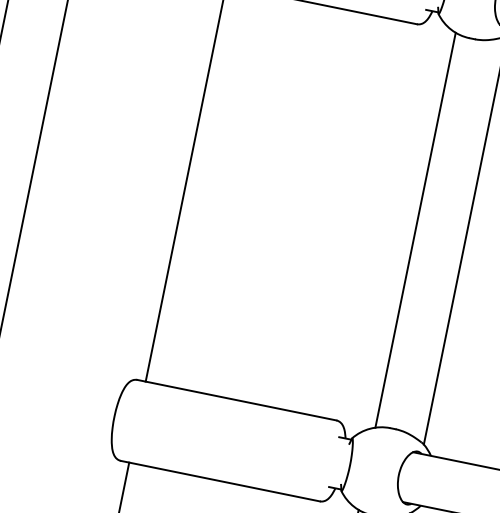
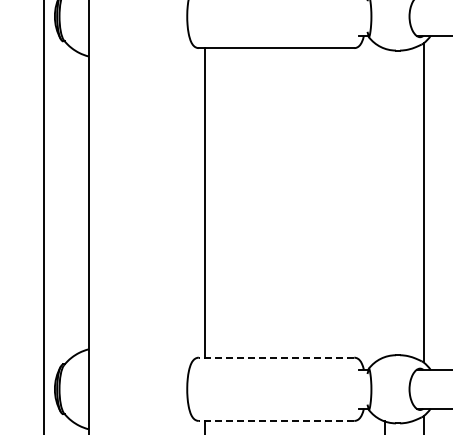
line: (415, 229) -> (384, 202), removed
line: (236, 399) -> (276, 357), solid -> dashed
line: (220, 480) -> (276, 420), solid -> dashed

